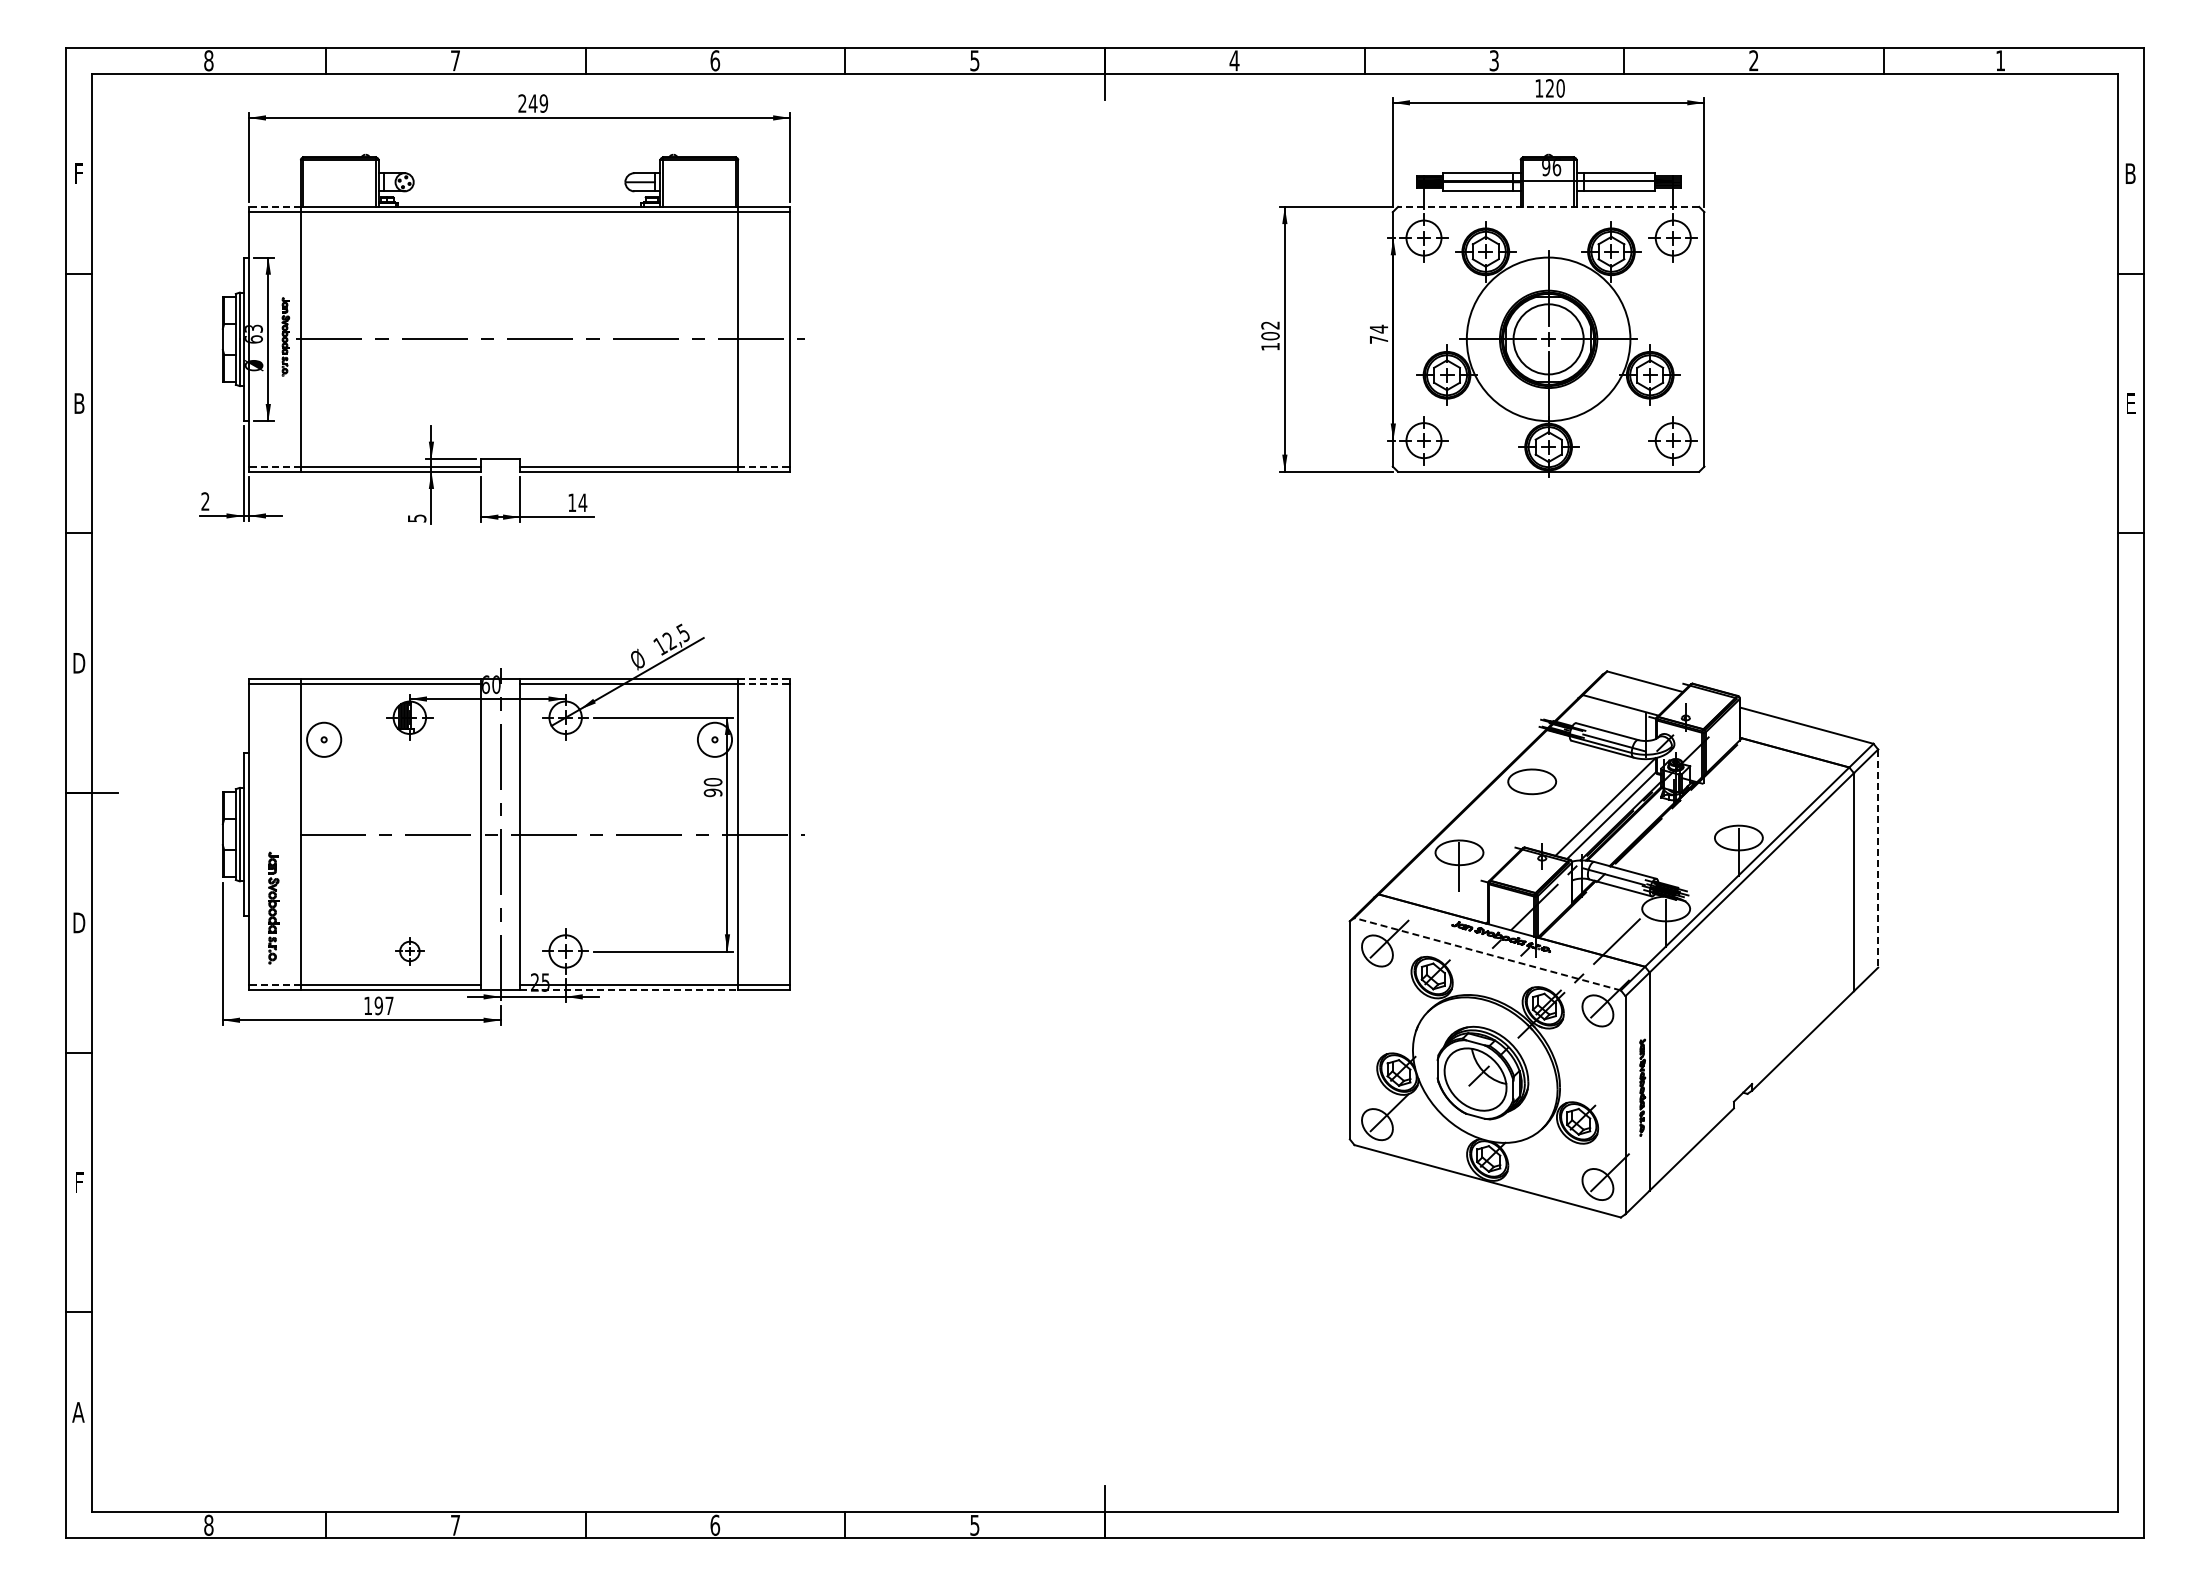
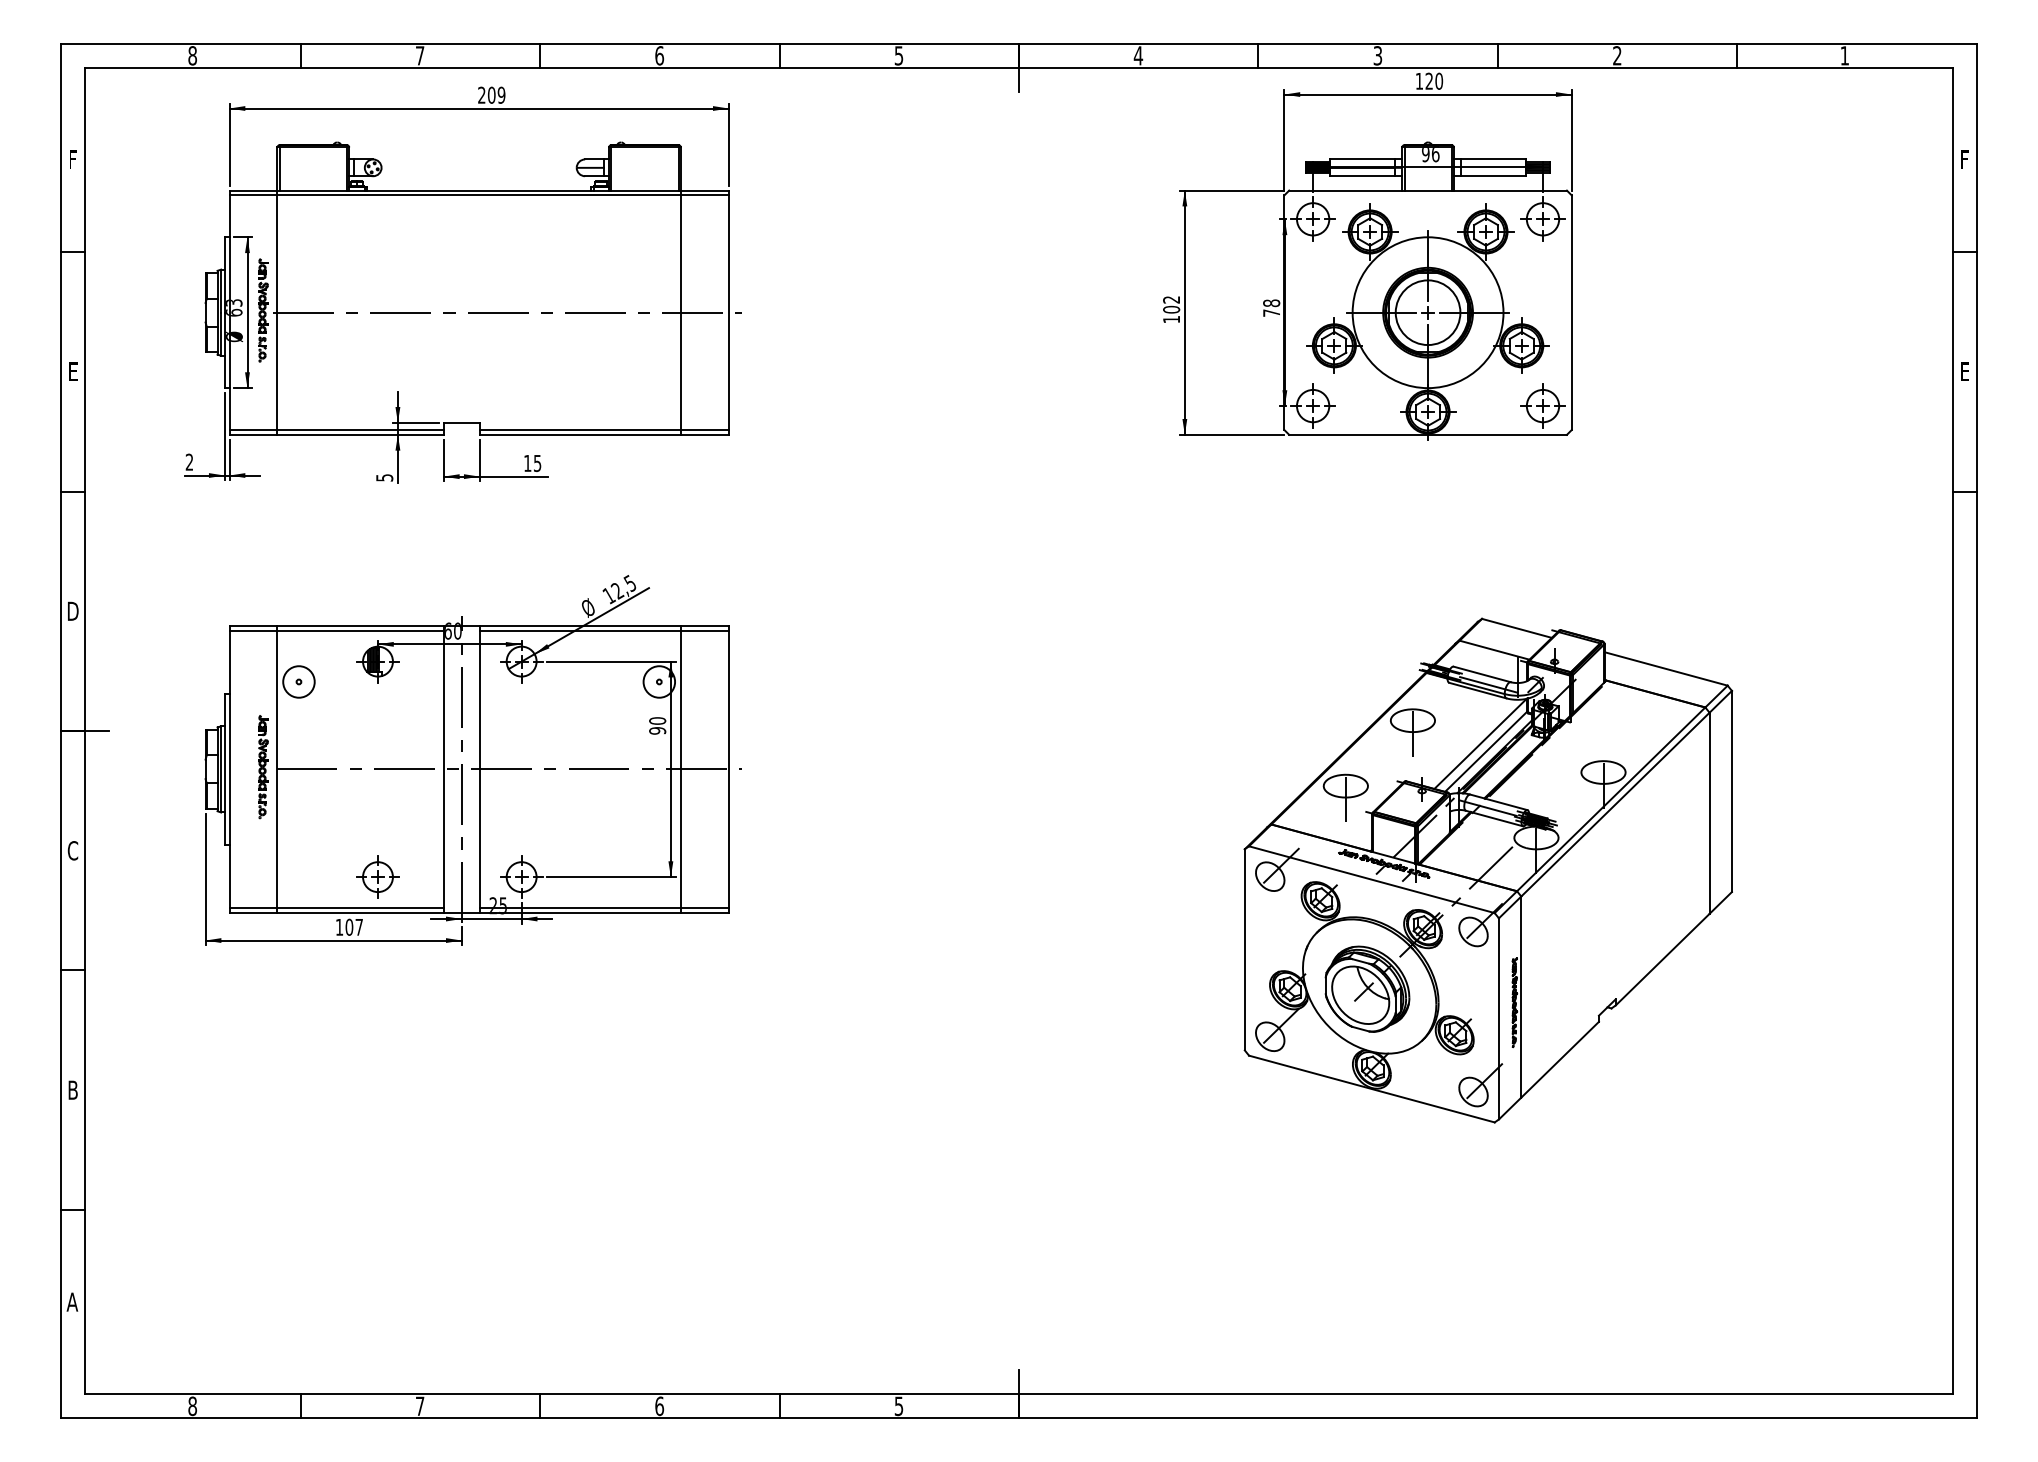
text: (532, 103) -> (491, 95), 249 -> 209
text: (2130, 173) -> (1964, 159), B -> F
line: (274, 206) -> (253, 190), dashed -> solid
line: (1548, 206) -> (1427, 190), dashed -> solid
text: (1378, 328) -> (1271, 302), 74 -> 78
part: (285, 336) -> (263, 310), size x1.43
text: (79, 403) -> (73, 371), B -> E
line: (274, 466) -> (253, 429), dashed -> solid
line: (764, 466) -> (705, 429), dashed -> solid
text: (582, 502) -> (537, 463), 14 -> 15
line: (764, 678) -> (705, 625), dashed -> solid
line: (764, 684) -> (705, 630), dashed -> solid
line: (1532, 796) -> (1413, 734), added
line: (1878, 859) -> (1732, 792), dashed -> solid
part: (273, 907) -> (263, 766), moved
text: (79, 922) -> (73, 850), D -> C
part: (409, 951) -> (377, 877), size x1.67
line: (1487, 954) -> (1371, 879), dashed -> solid
line: (274, 985) -> (253, 908), dashed -> solid
line: (629, 990) -> (580, 913), dashed -> solid
text: (378, 1005) -> (349, 926), 197 -> 107
text: (79, 1182) -> (73, 1090), F -> B

